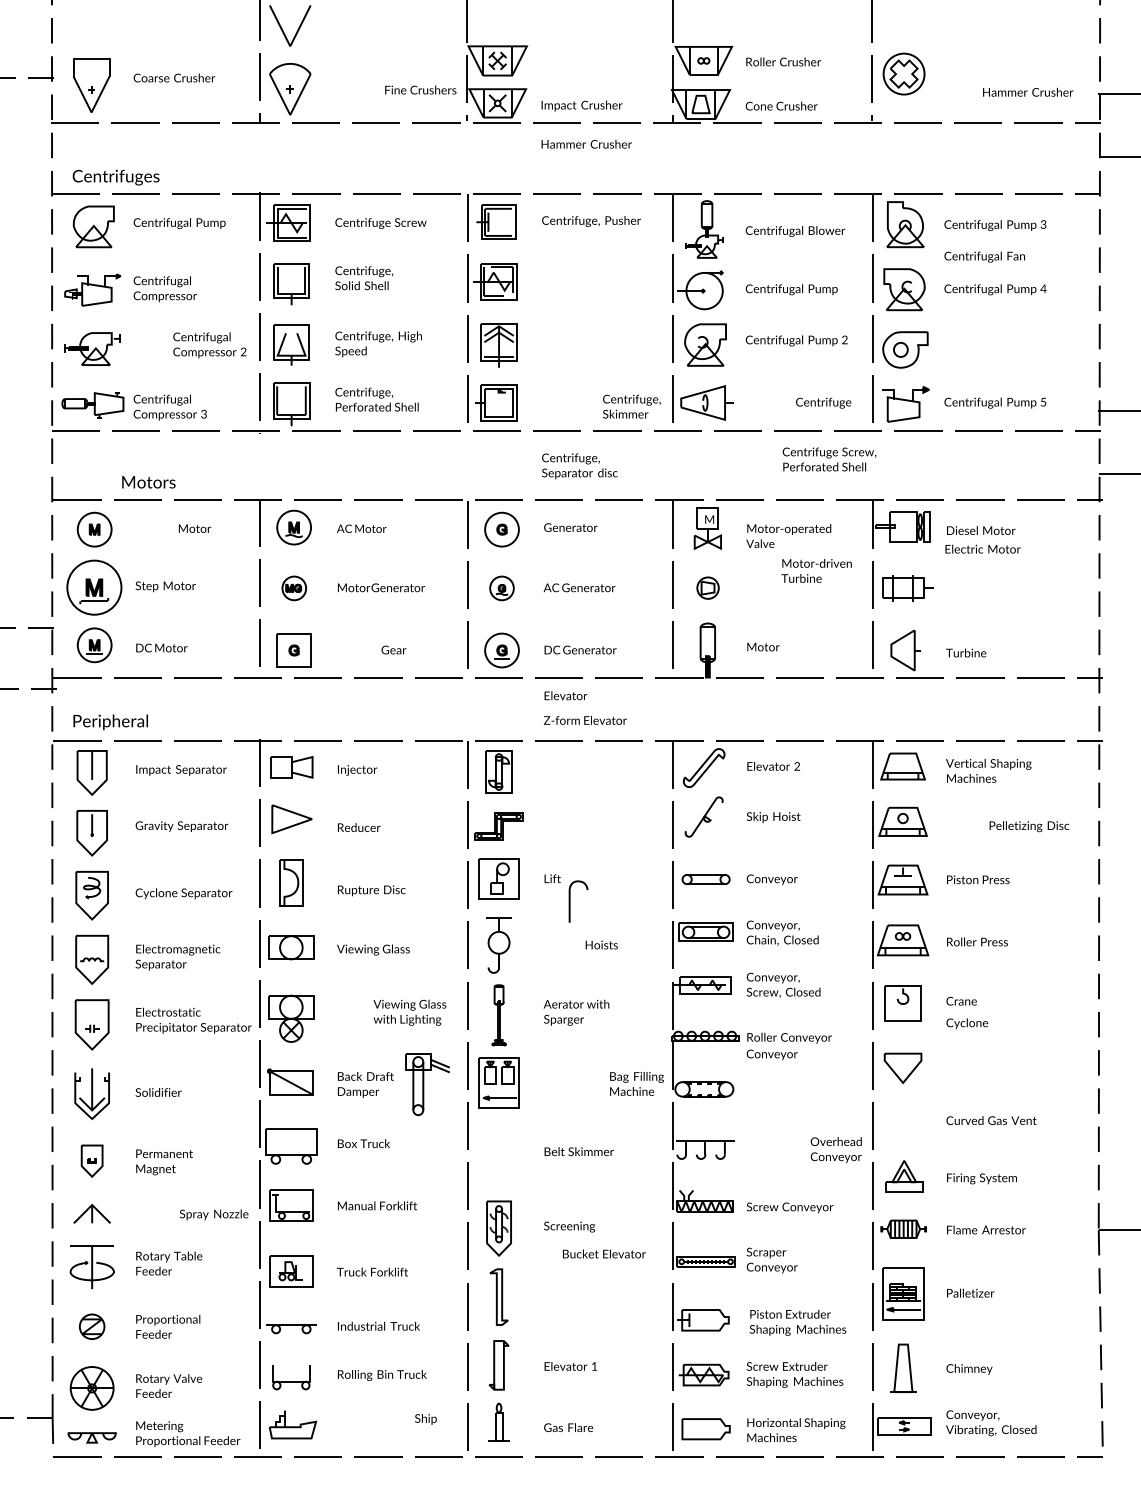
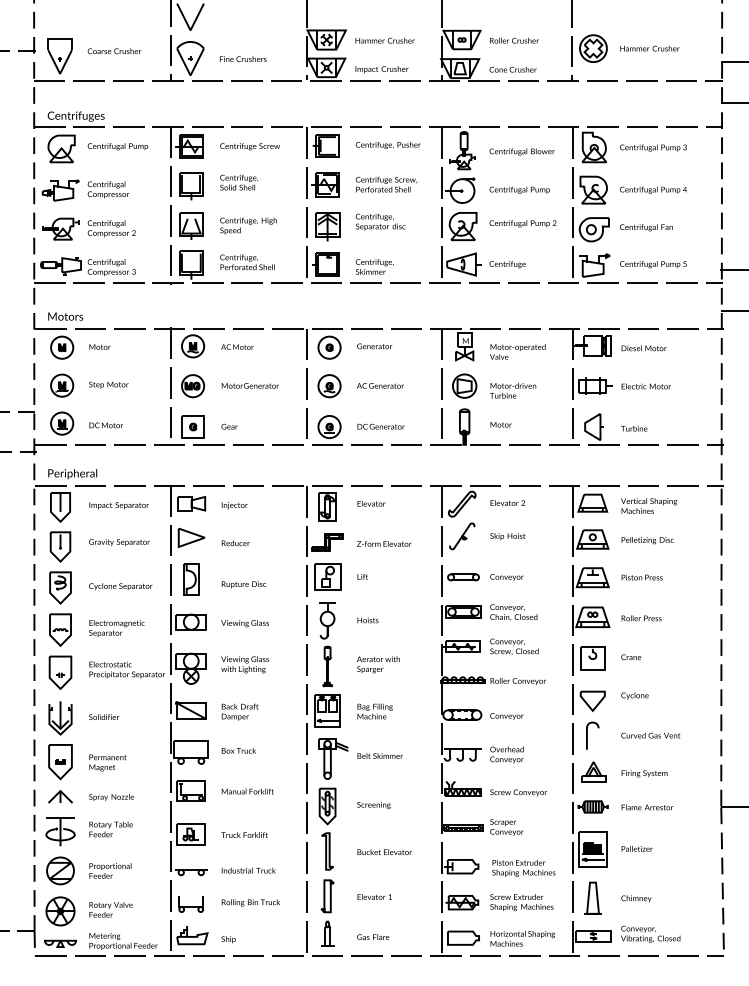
text: (419, 89) -> (242, 58), moved
text: (1027, 92) -> (649, 48), moved
text: (585, 143) -> (384, 40), moved
text: (984, 256) -> (646, 227), moved
text: (209, 345) -> (111, 228), moved
text: (823, 402) -> (507, 264), moved
text: (631, 405) -> (374, 266), moved
text: (829, 459) -> (386, 184), moved
text: (579, 465) -> (380, 221), moved
text: (148, 482) -> (65, 316), moved
text: (194, 527) -> (99, 346), moved
text: (981, 549) -> (645, 386), moved
text: (817, 570) -> (513, 390), moved
part: (95, 587) -> (62, 385), size x0.62
part: (707, 587) -> (464, 385), size x1.67
part: (294, 588) -> (193, 386), size x1.43
part: (501, 588) -> (329, 386), size x1.43
text: (393, 649) -> (229, 426), moved
text: (565, 695) -> (371, 503), moved
text: (585, 719) -> (384, 543), moved
text: (1029, 826) -> (647, 540), moved
curve: (570, 901) -> (587, 735), moved
text: (600, 945) -> (367, 620), moved
text: (409, 1012) -> (244, 664), moved
text: (966, 1022) -> (634, 695), moved
text: (771, 1054) -> (506, 716), moved
part: (427, 1083) -> (333, 758), moved
text: (636, 1083) -> (374, 711), moved
text: (835, 1149) -> (506, 754), moved
part: (92, 1161) -> (60, 762), size x1.67
text: (214, 1214) -> (111, 797), moved
text: (604, 1252) -> (384, 851), moved
part: (92, 1326) -> (60, 870), size x1.67
text: (425, 1419) -> (228, 939), moved

